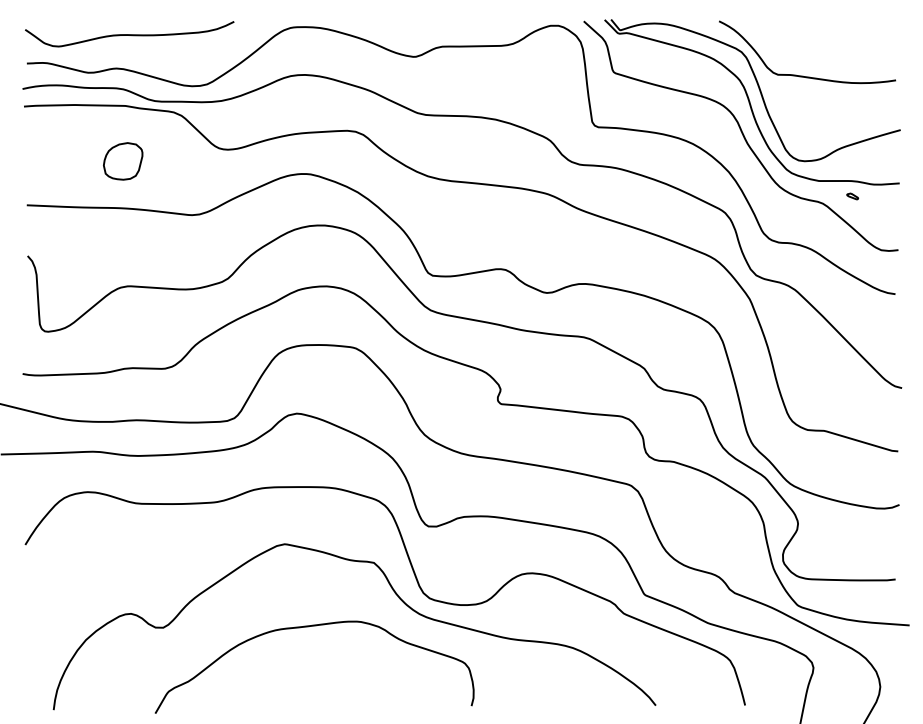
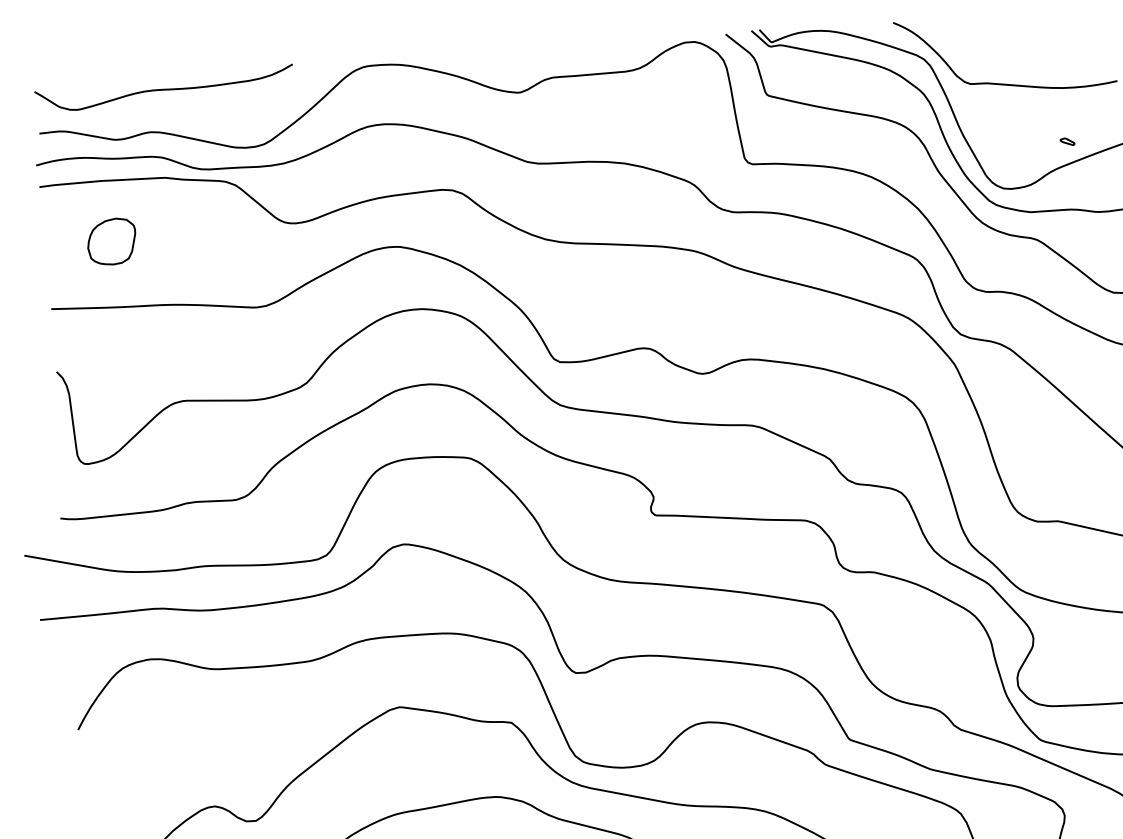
part: (123, 161) -> (112, 241), moved
part: (852, 196) -> (1067, 141), moved

